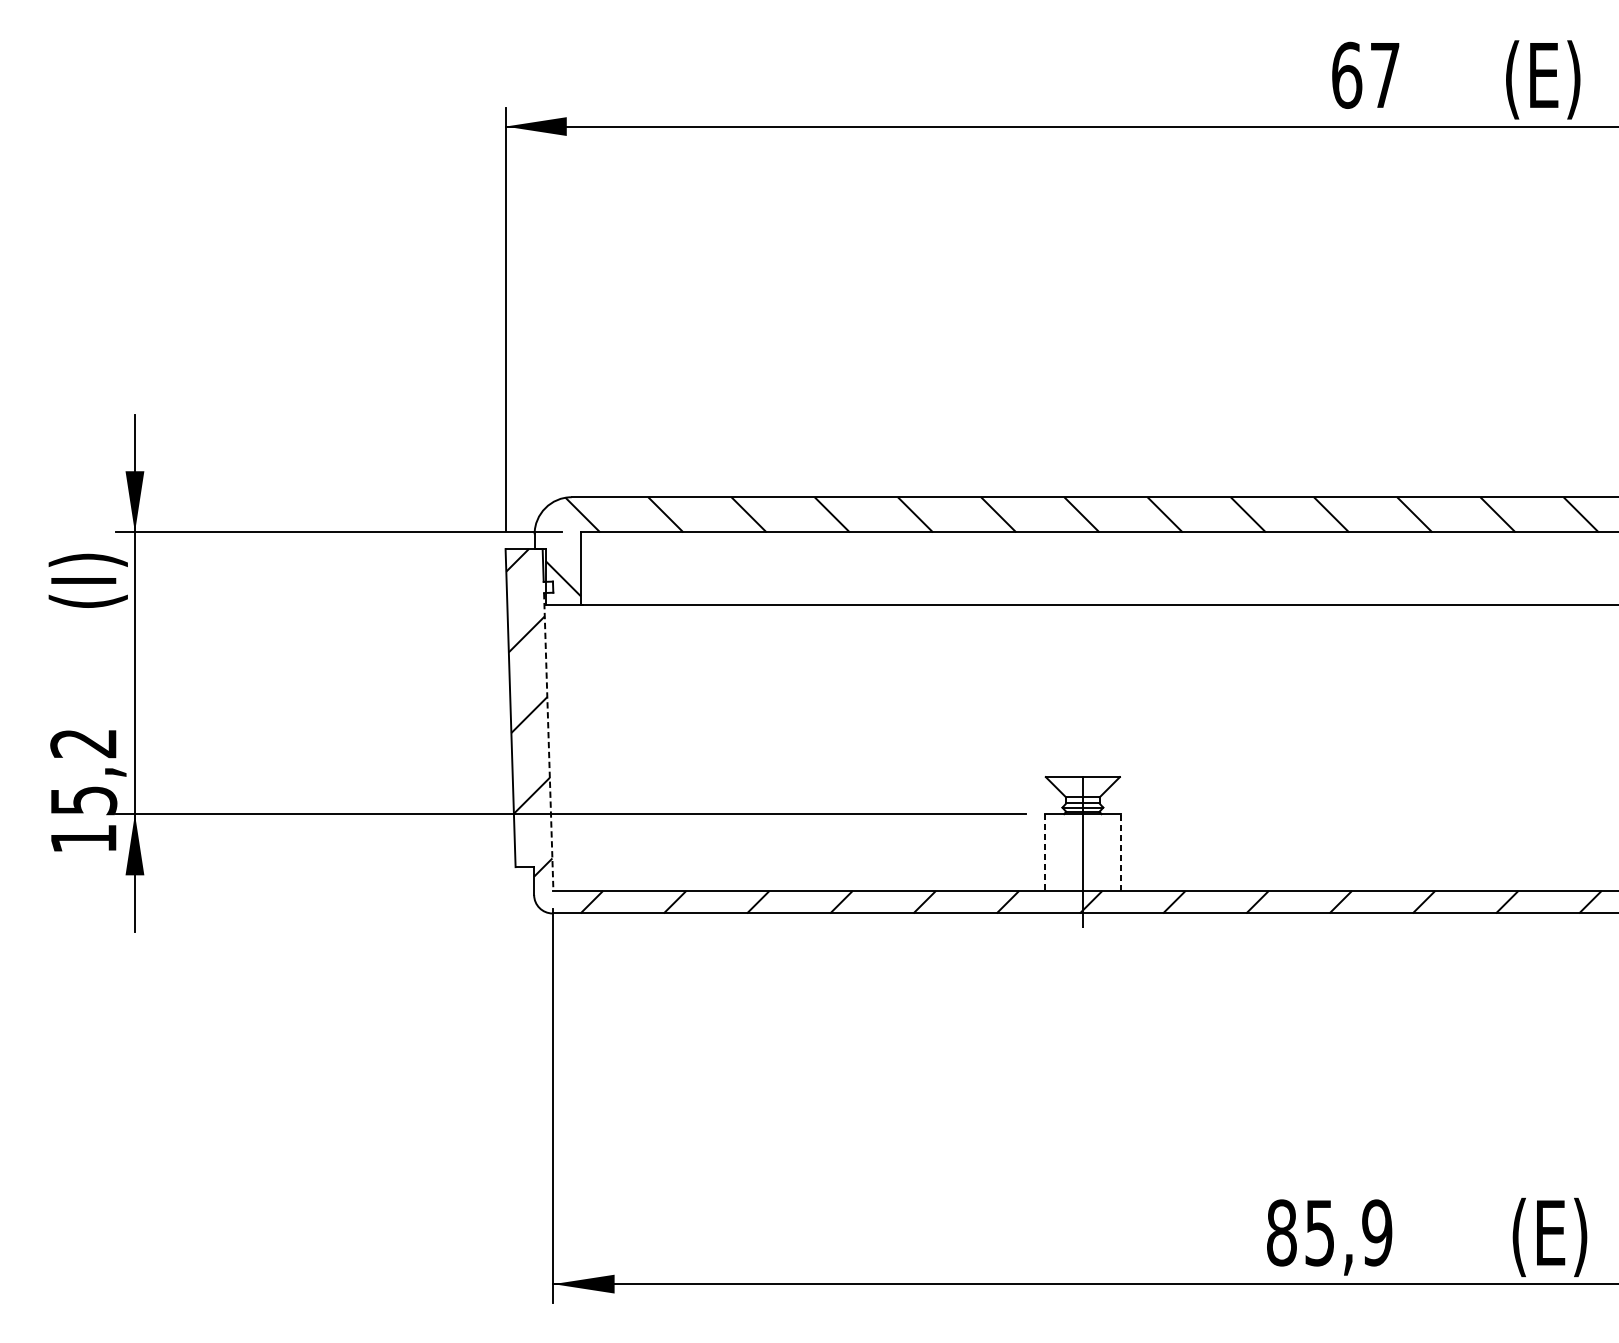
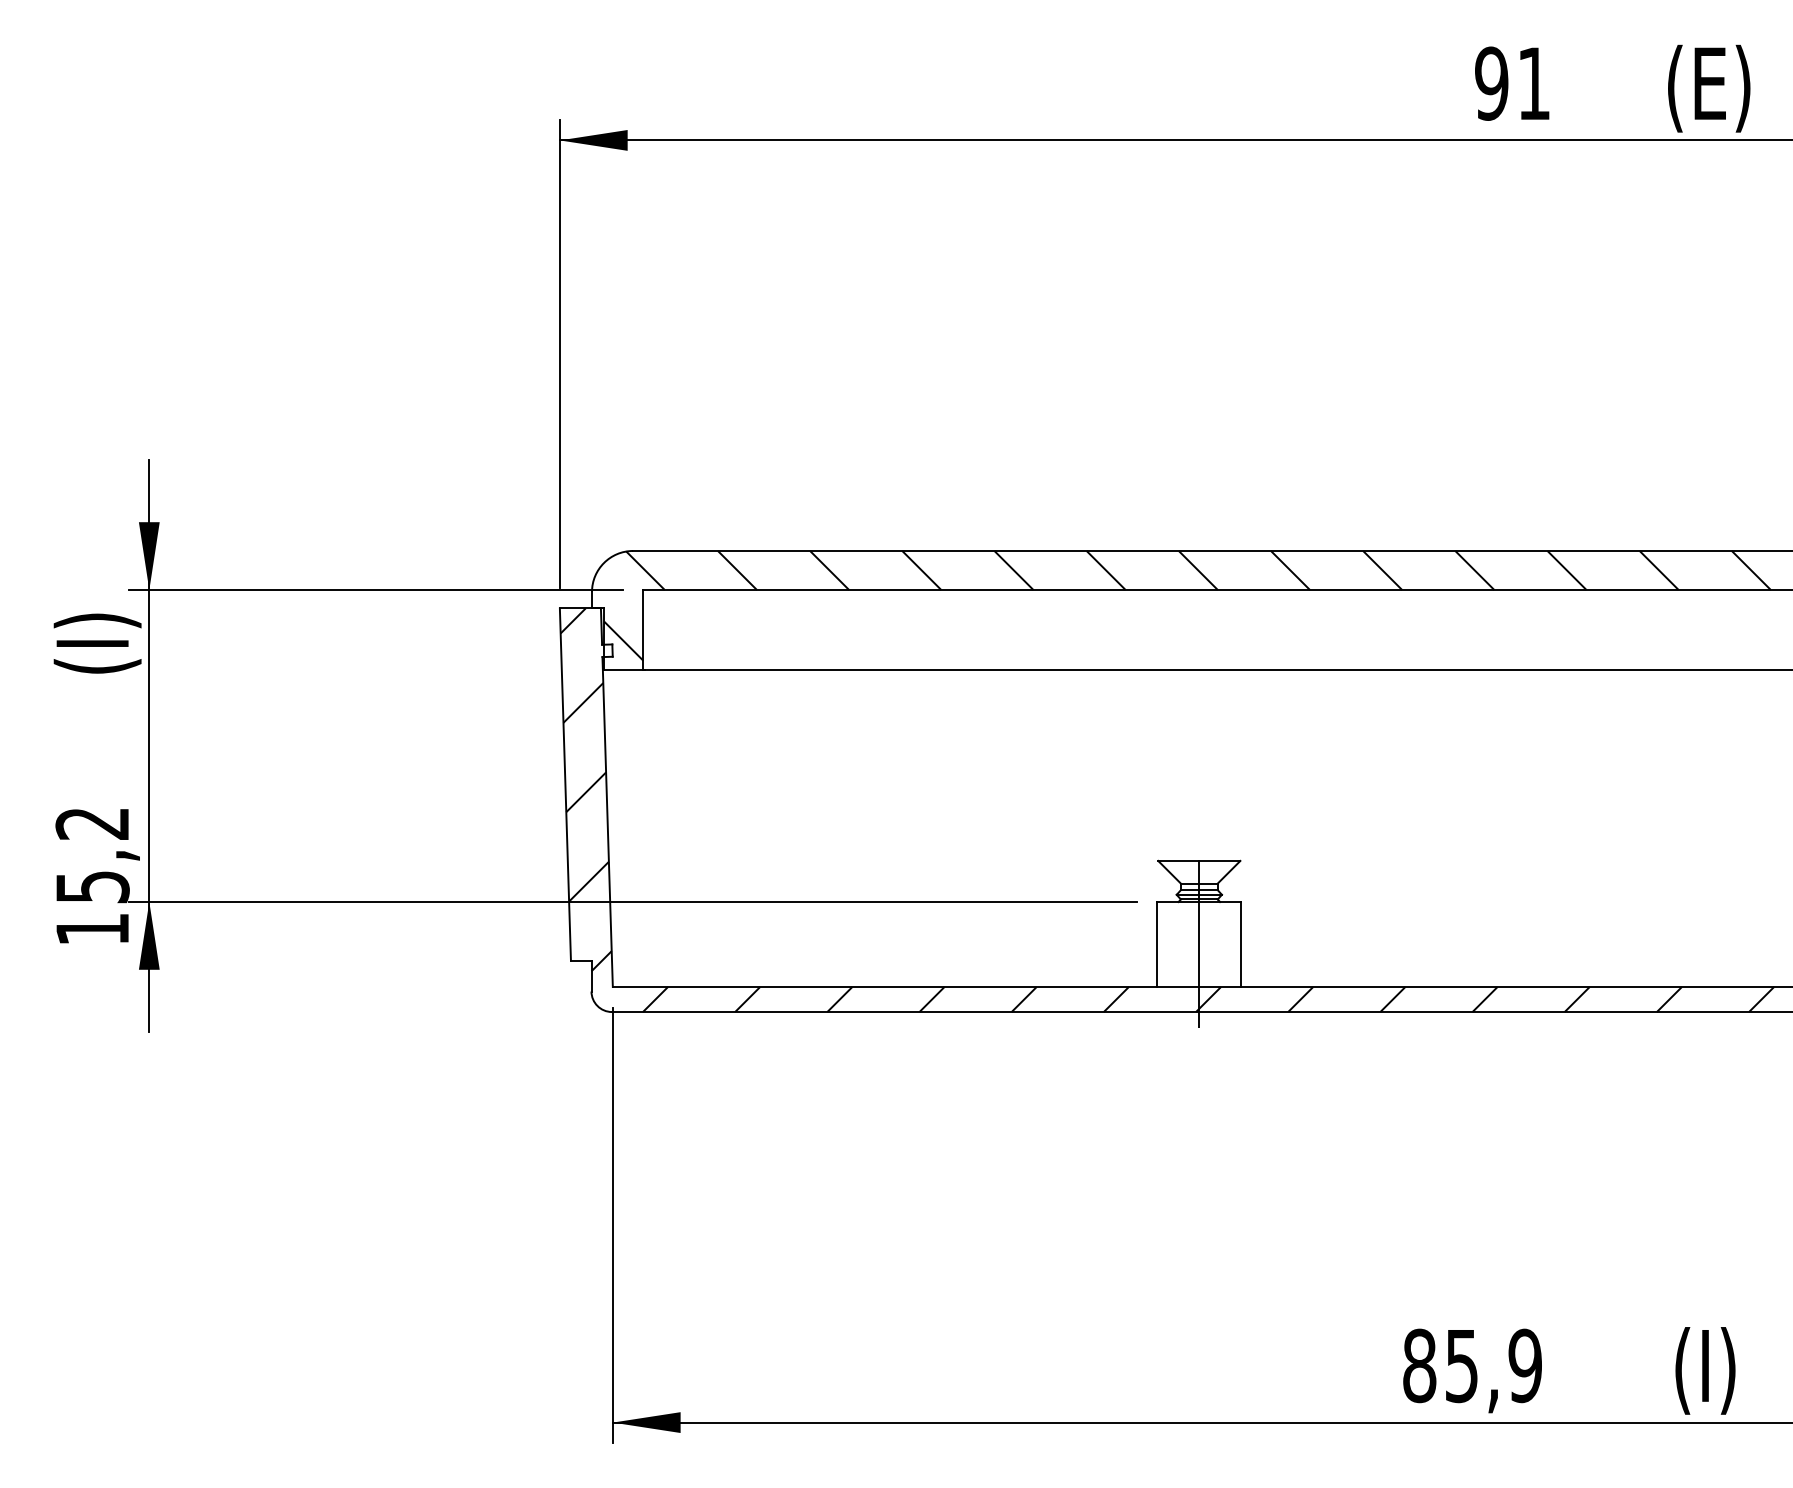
text: (1365, 75) -> (1512, 83), 67 -> 91
line: (548, 742) -> (607, 822), dashed -> solid
line: (1120, 852) -> (1241, 944), dashed -> solid
line: (1045, 853) -> (1157, 945), dashed -> solid
text: (1564, 1237) -> (1732, 1370), (E) -> (I)

